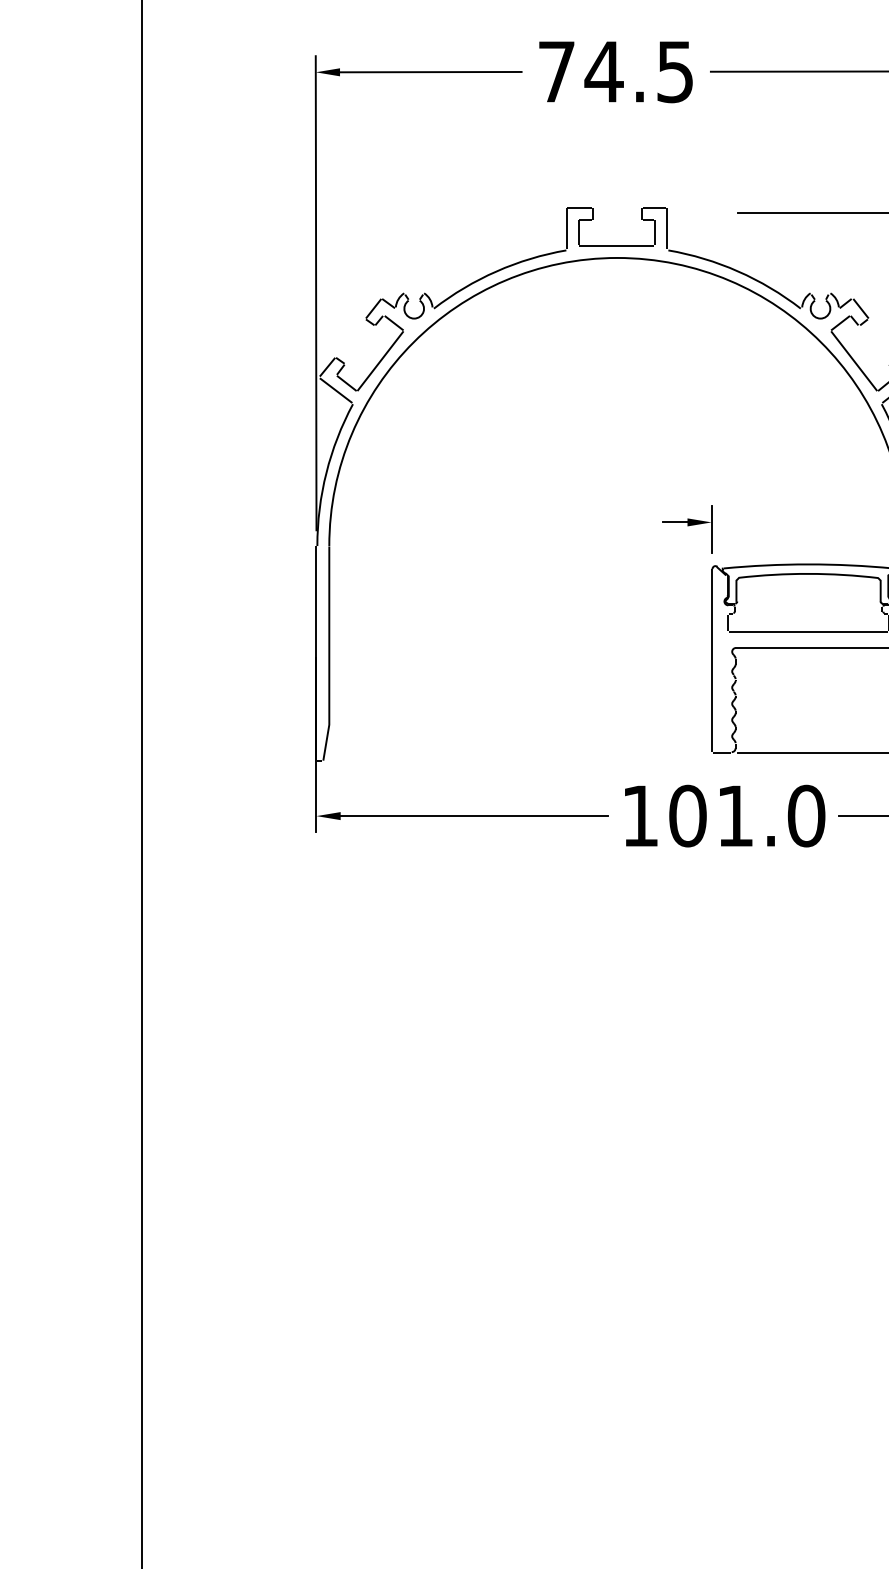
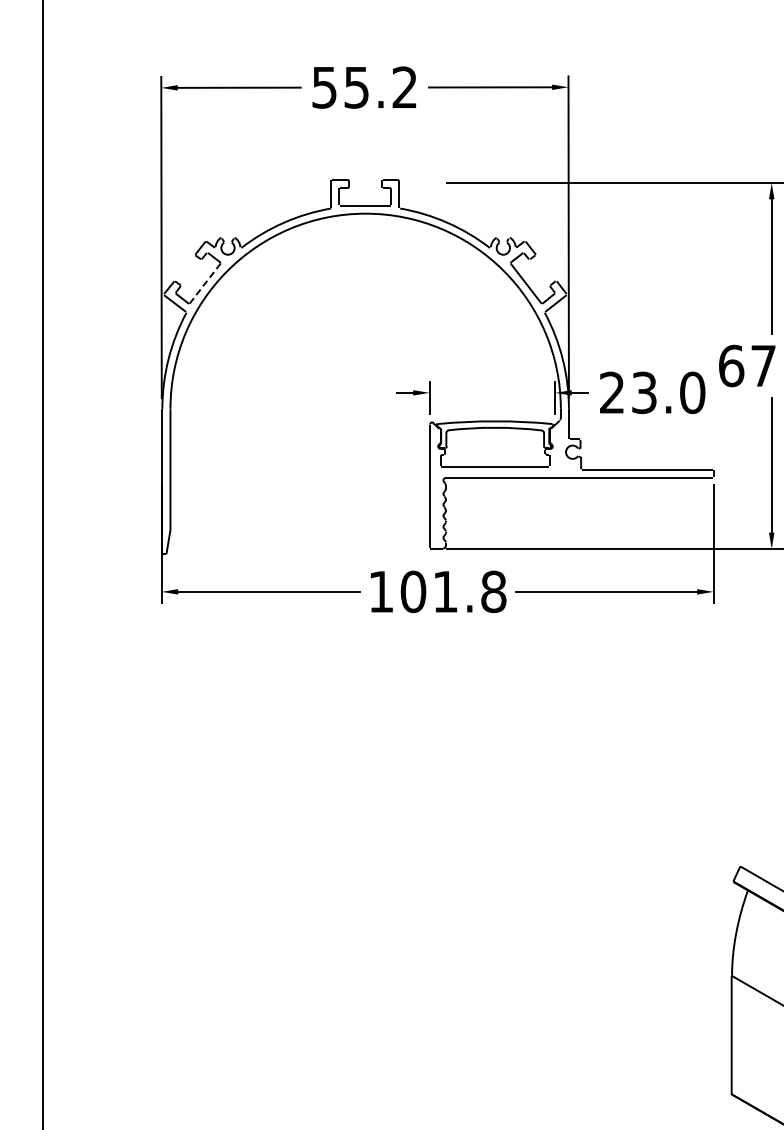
text: (615, 71) -> (364, 87), 74.5 -> 55.2
line: (380, 361) -> (205, 283), solid -> dashed
text: (806, 815) -> (493, 591), 101.0 -> 101.8

